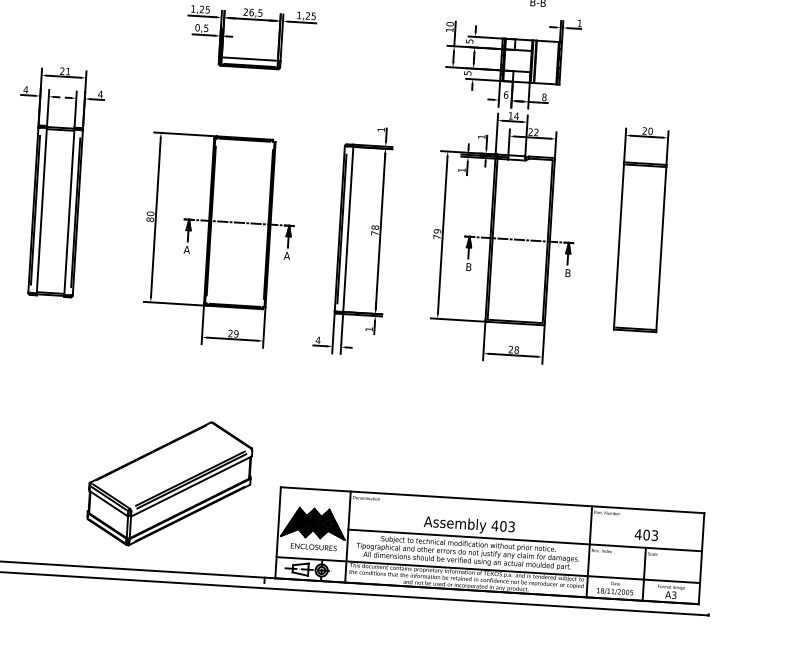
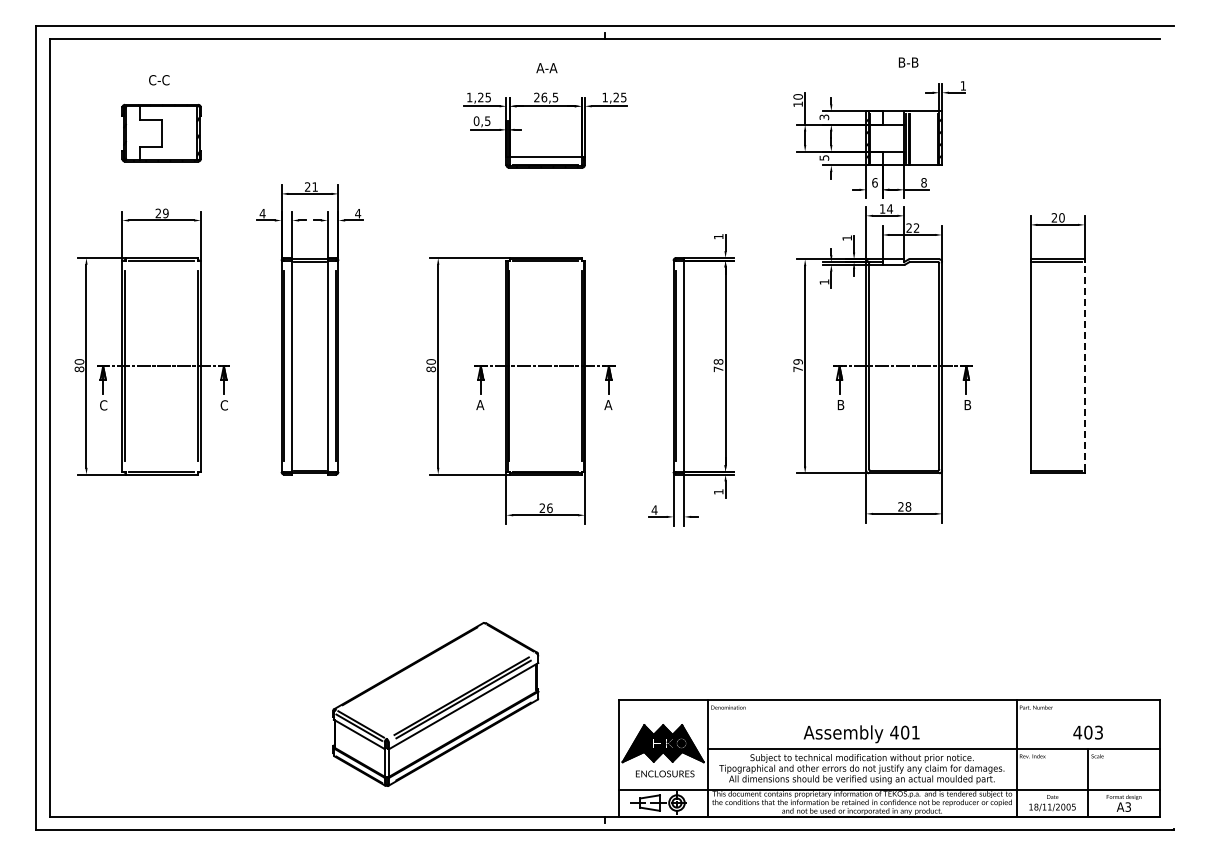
text: (469, 40) -> (823, 116), 5 -> 3
line: (661, 247) -> (1084, 365), solid -> dashed
text: (236, 334) -> (549, 508), 29 -> 26
part: (169, 483) -> (435, 704), moved
text: (511, 526) -> (915, 732), 403 -> 401

